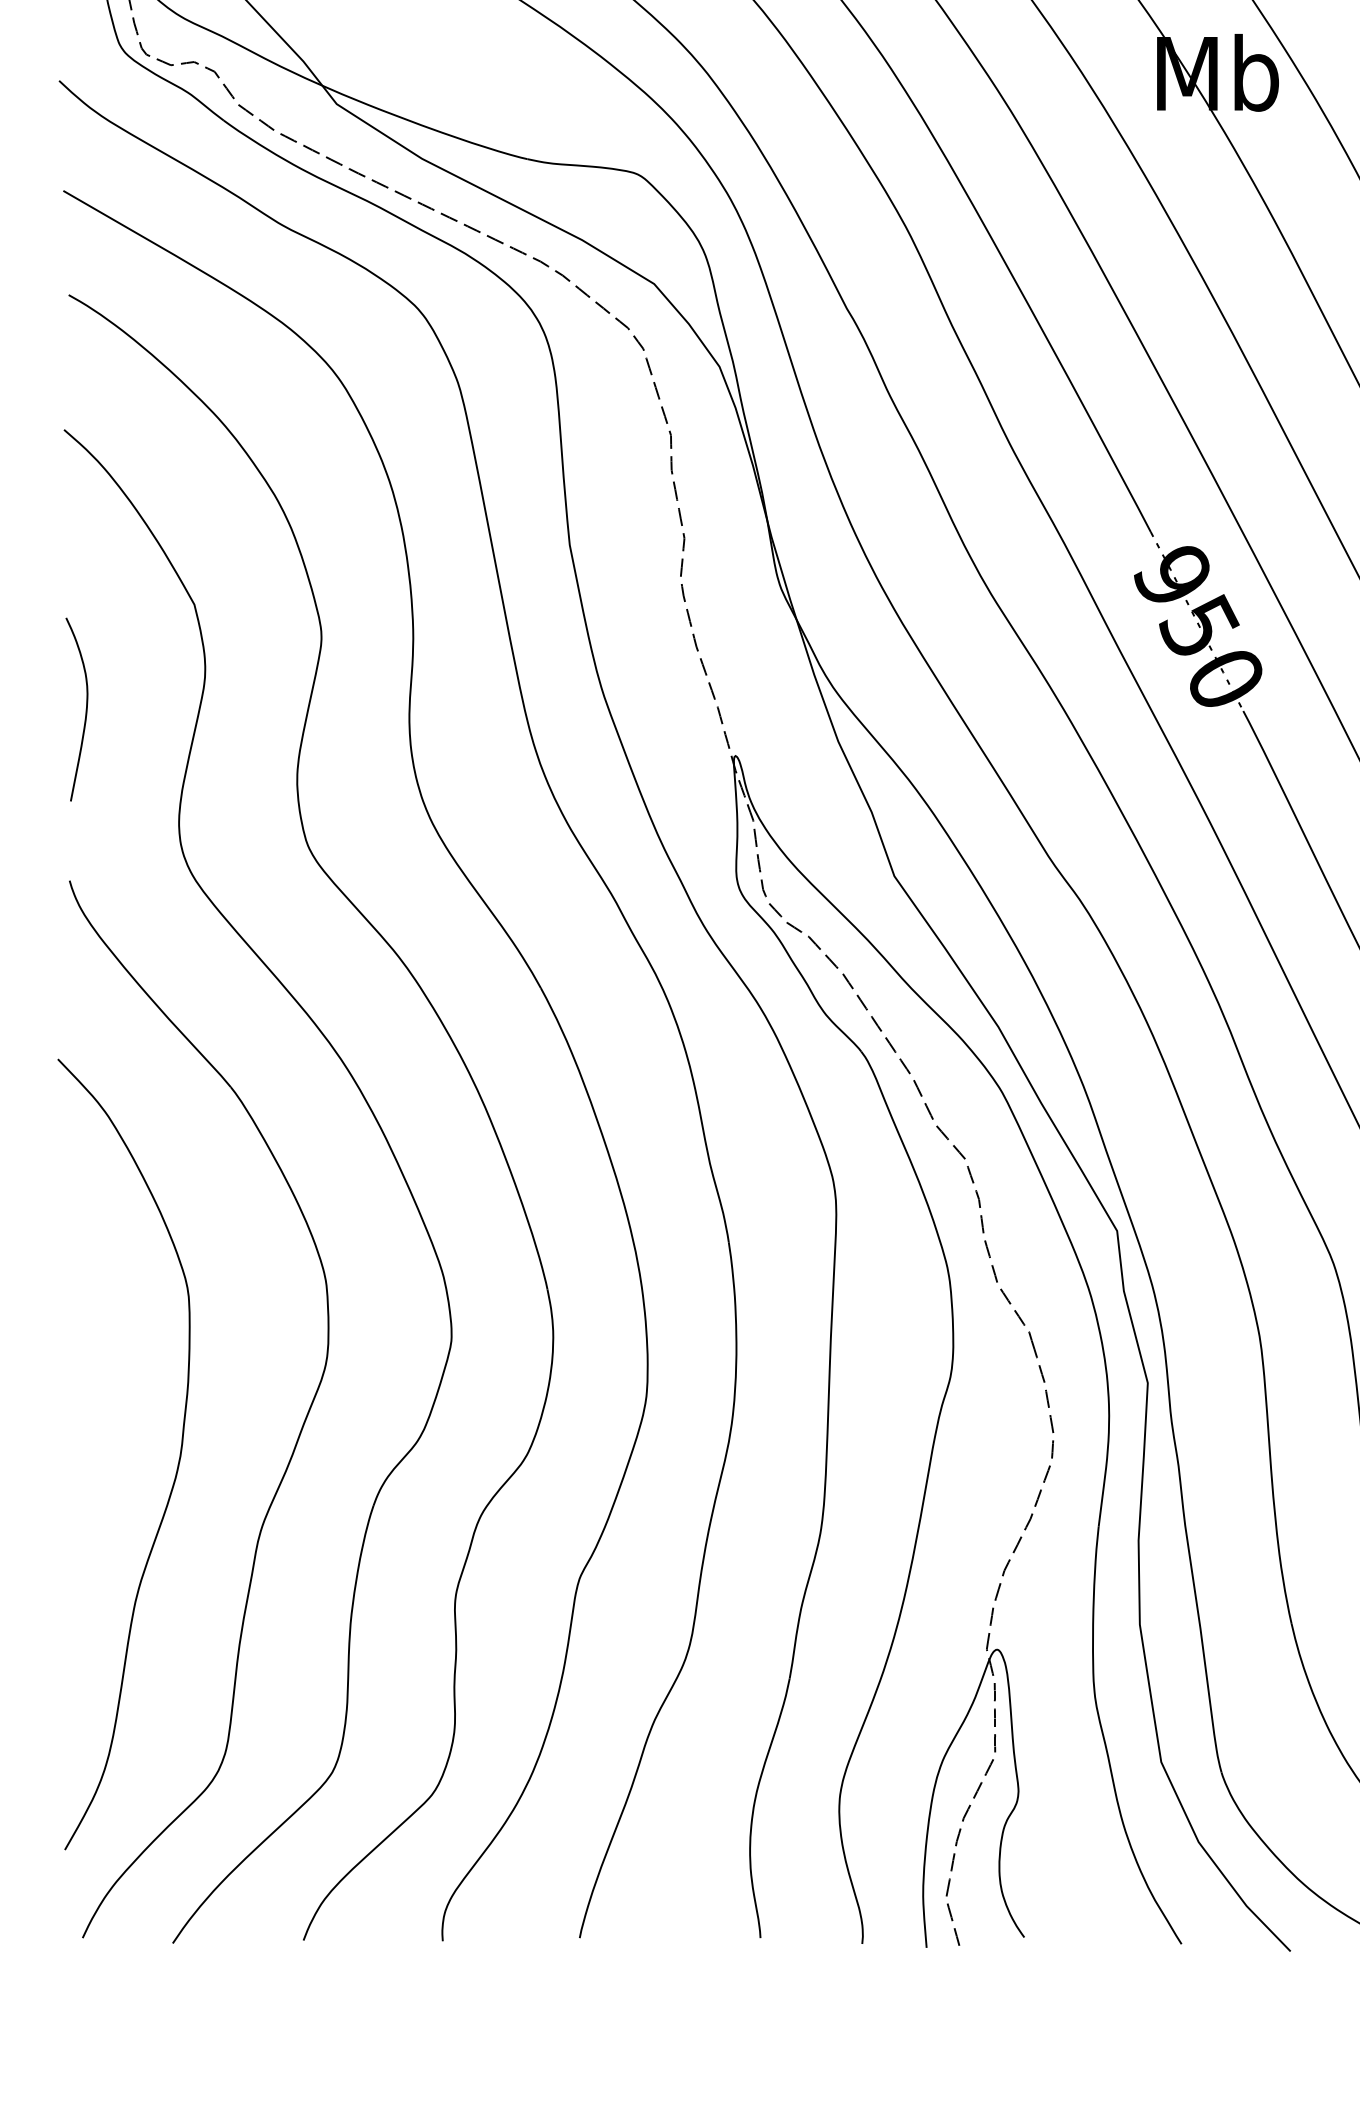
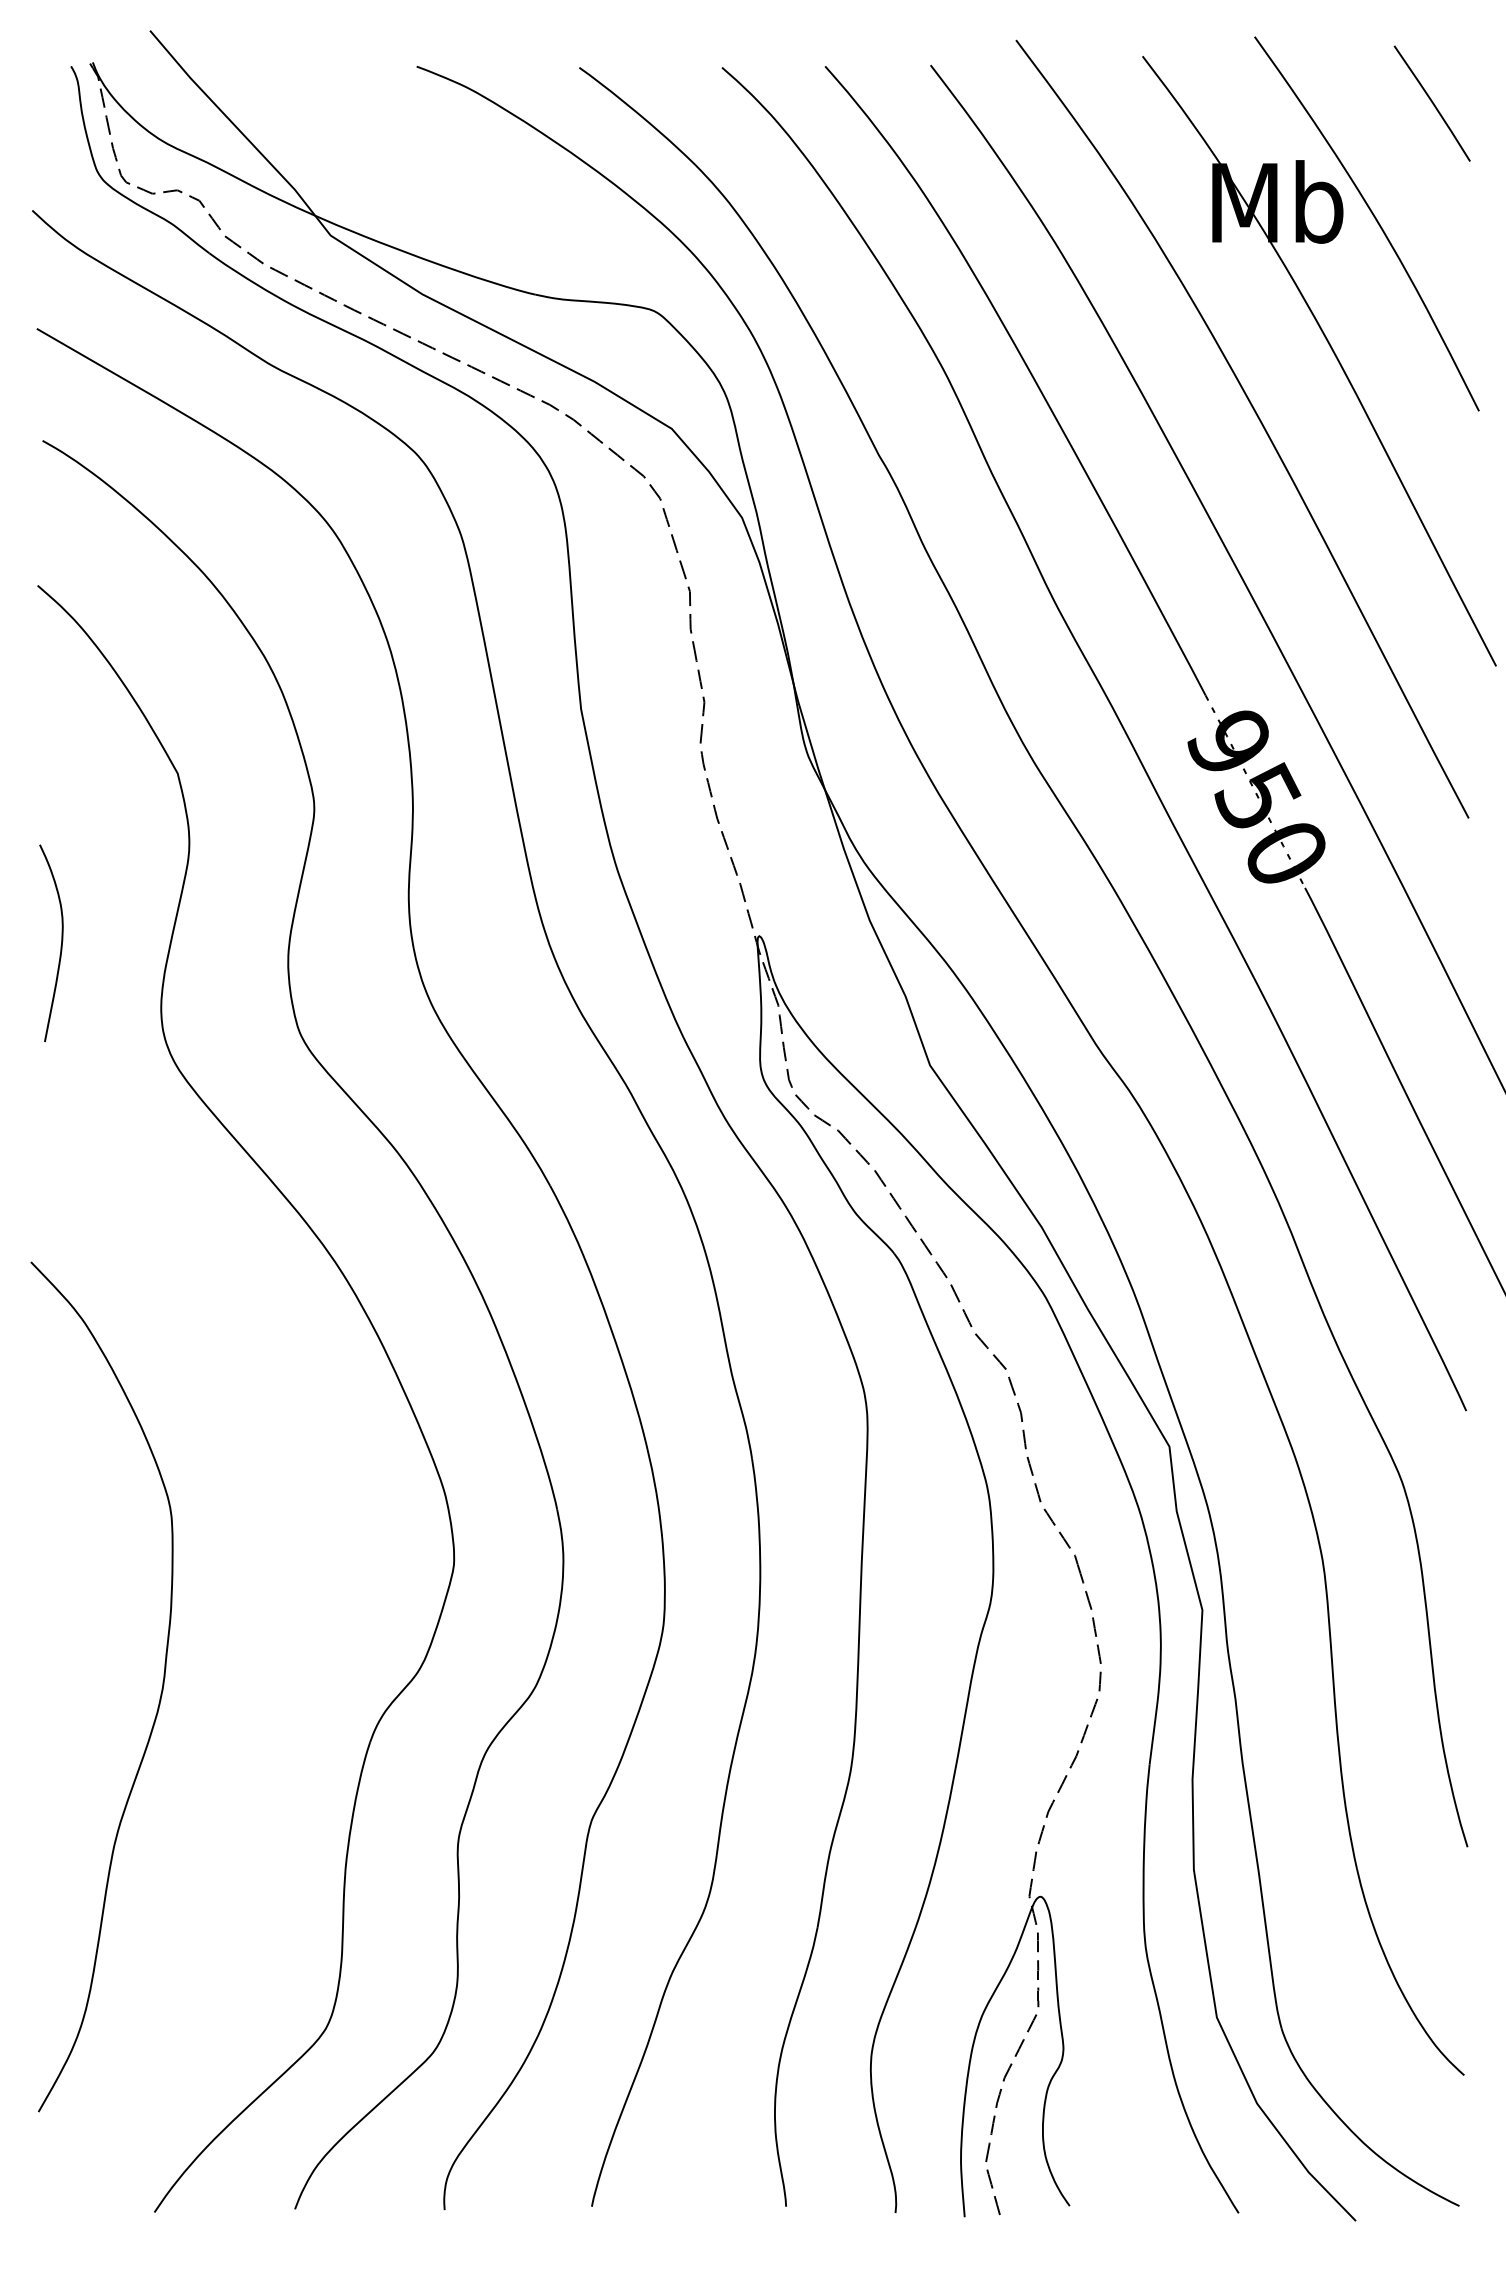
curve: (85, 711) -> (60, 945), moved
part: (295, 1442) -> (286, 1674), removed

